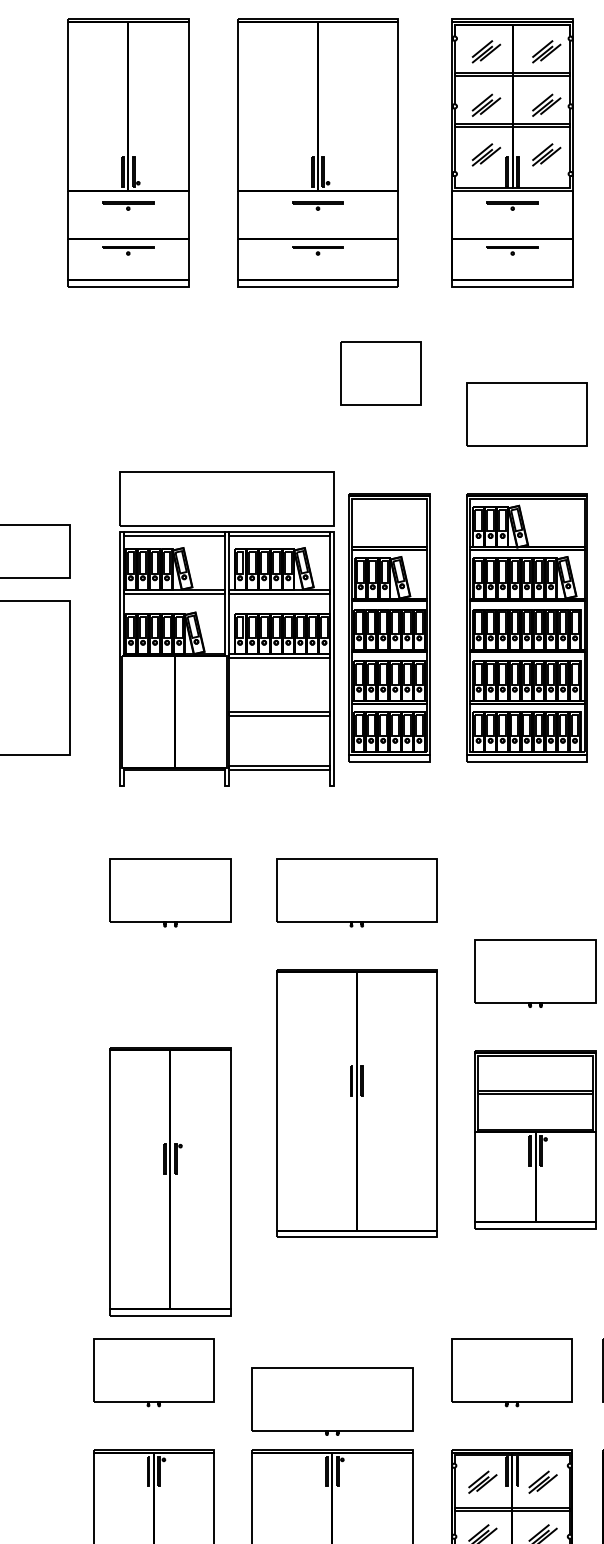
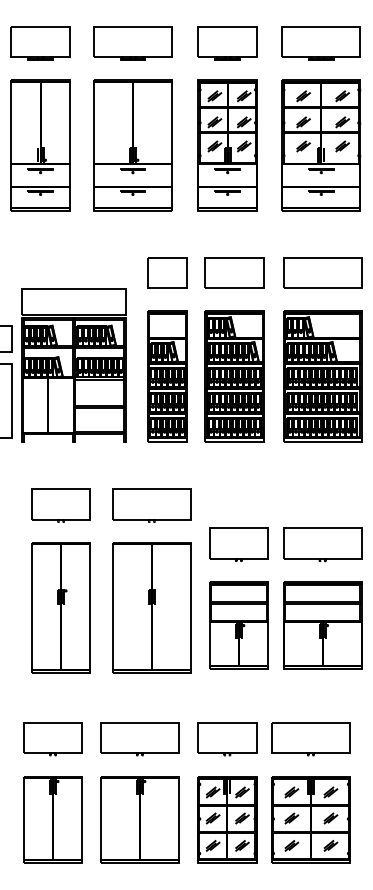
part: (380, 372) -> (167, 272), moved
part: (226, 629) -> (73, 365), moved
part: (169, 1180) -> (60, 607), moved
part: (331, 1402) -> (139, 739), moved

